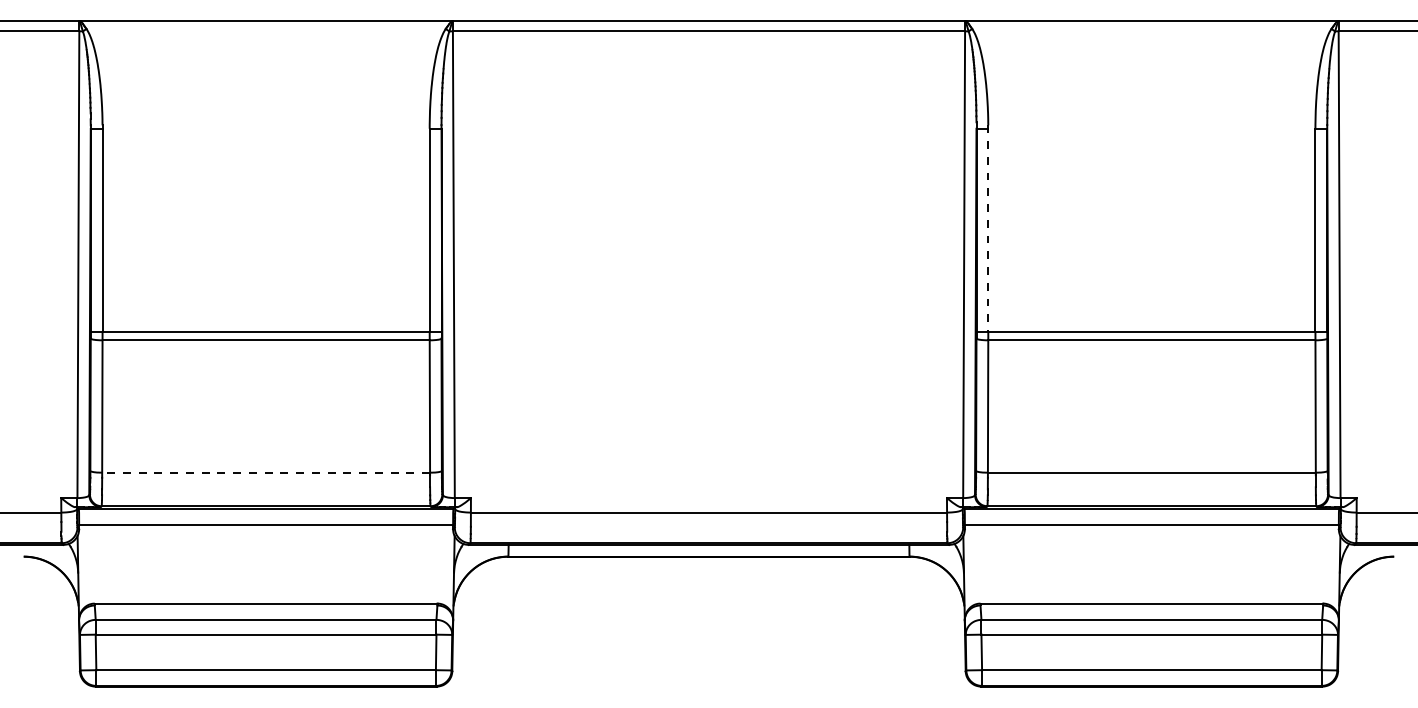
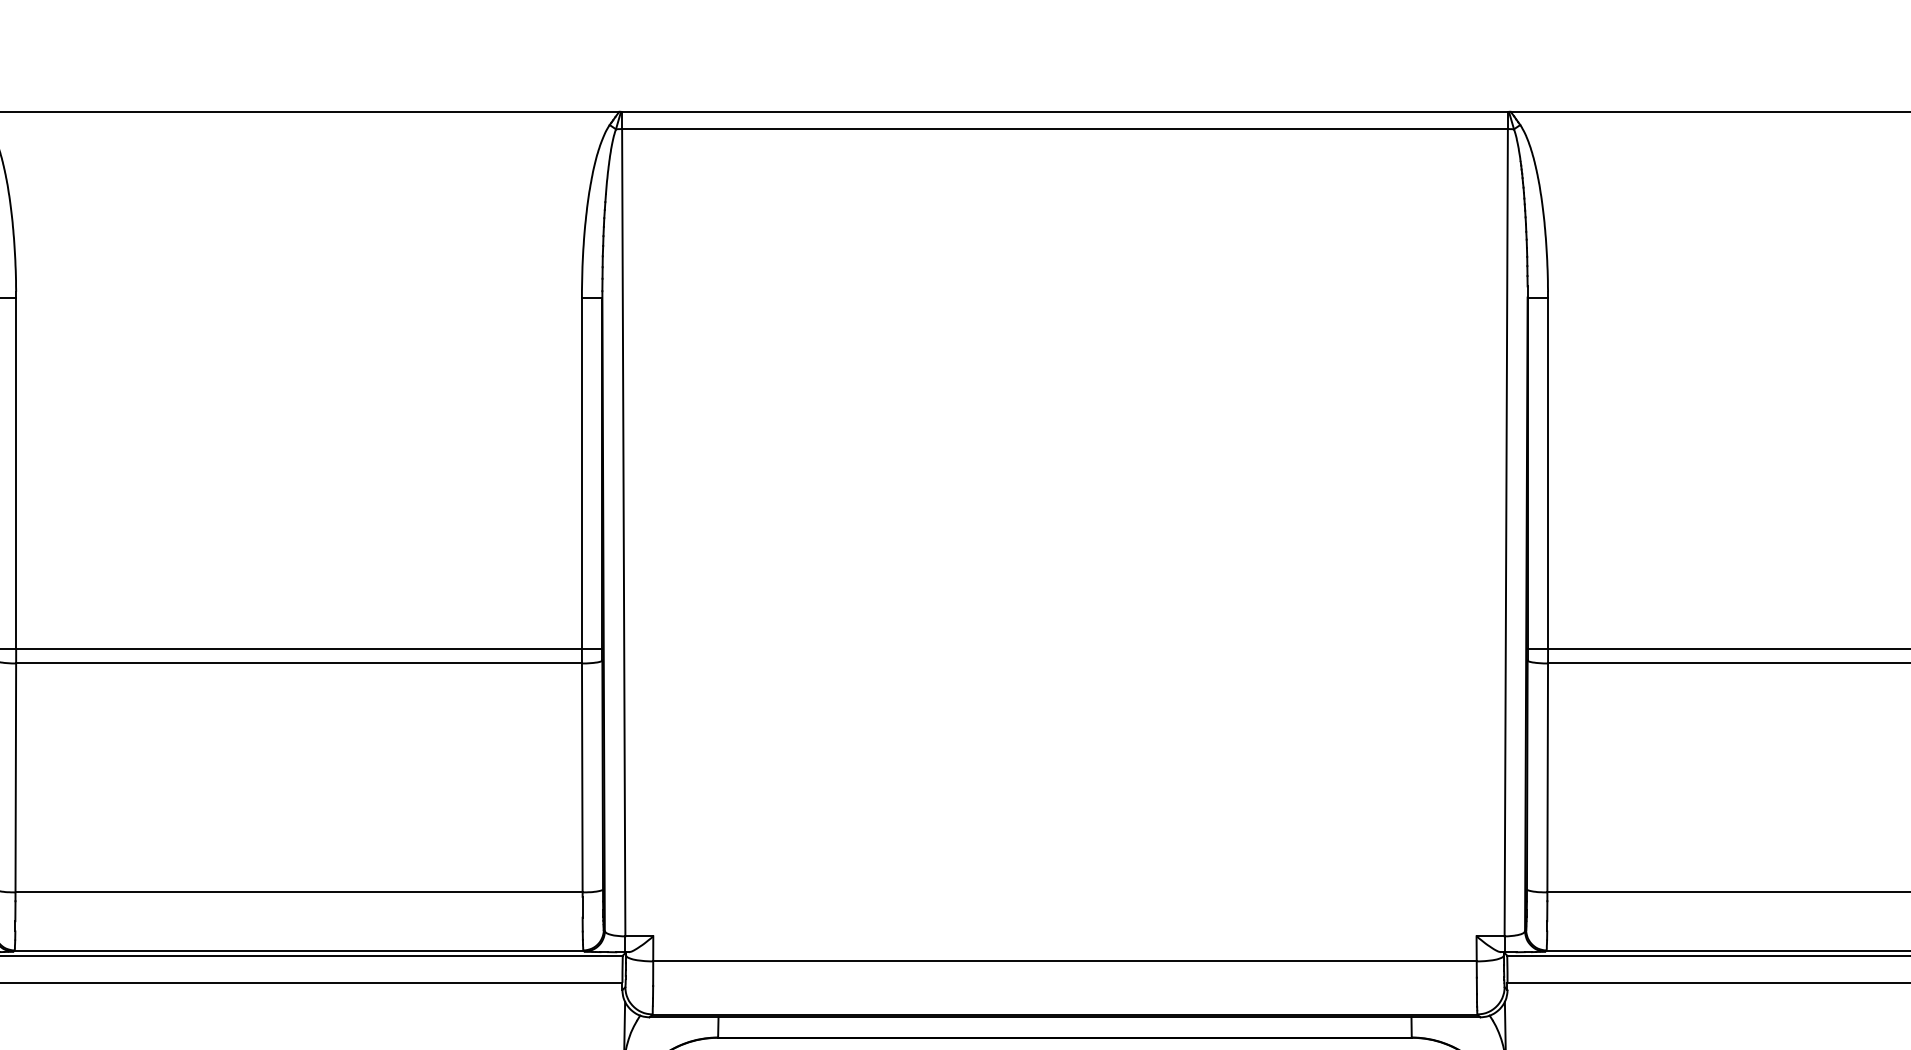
line: (988, 229) -> (1548, 471), dashed -> solid
line: (266, 472) -> (299, 892), dashed -> solid

